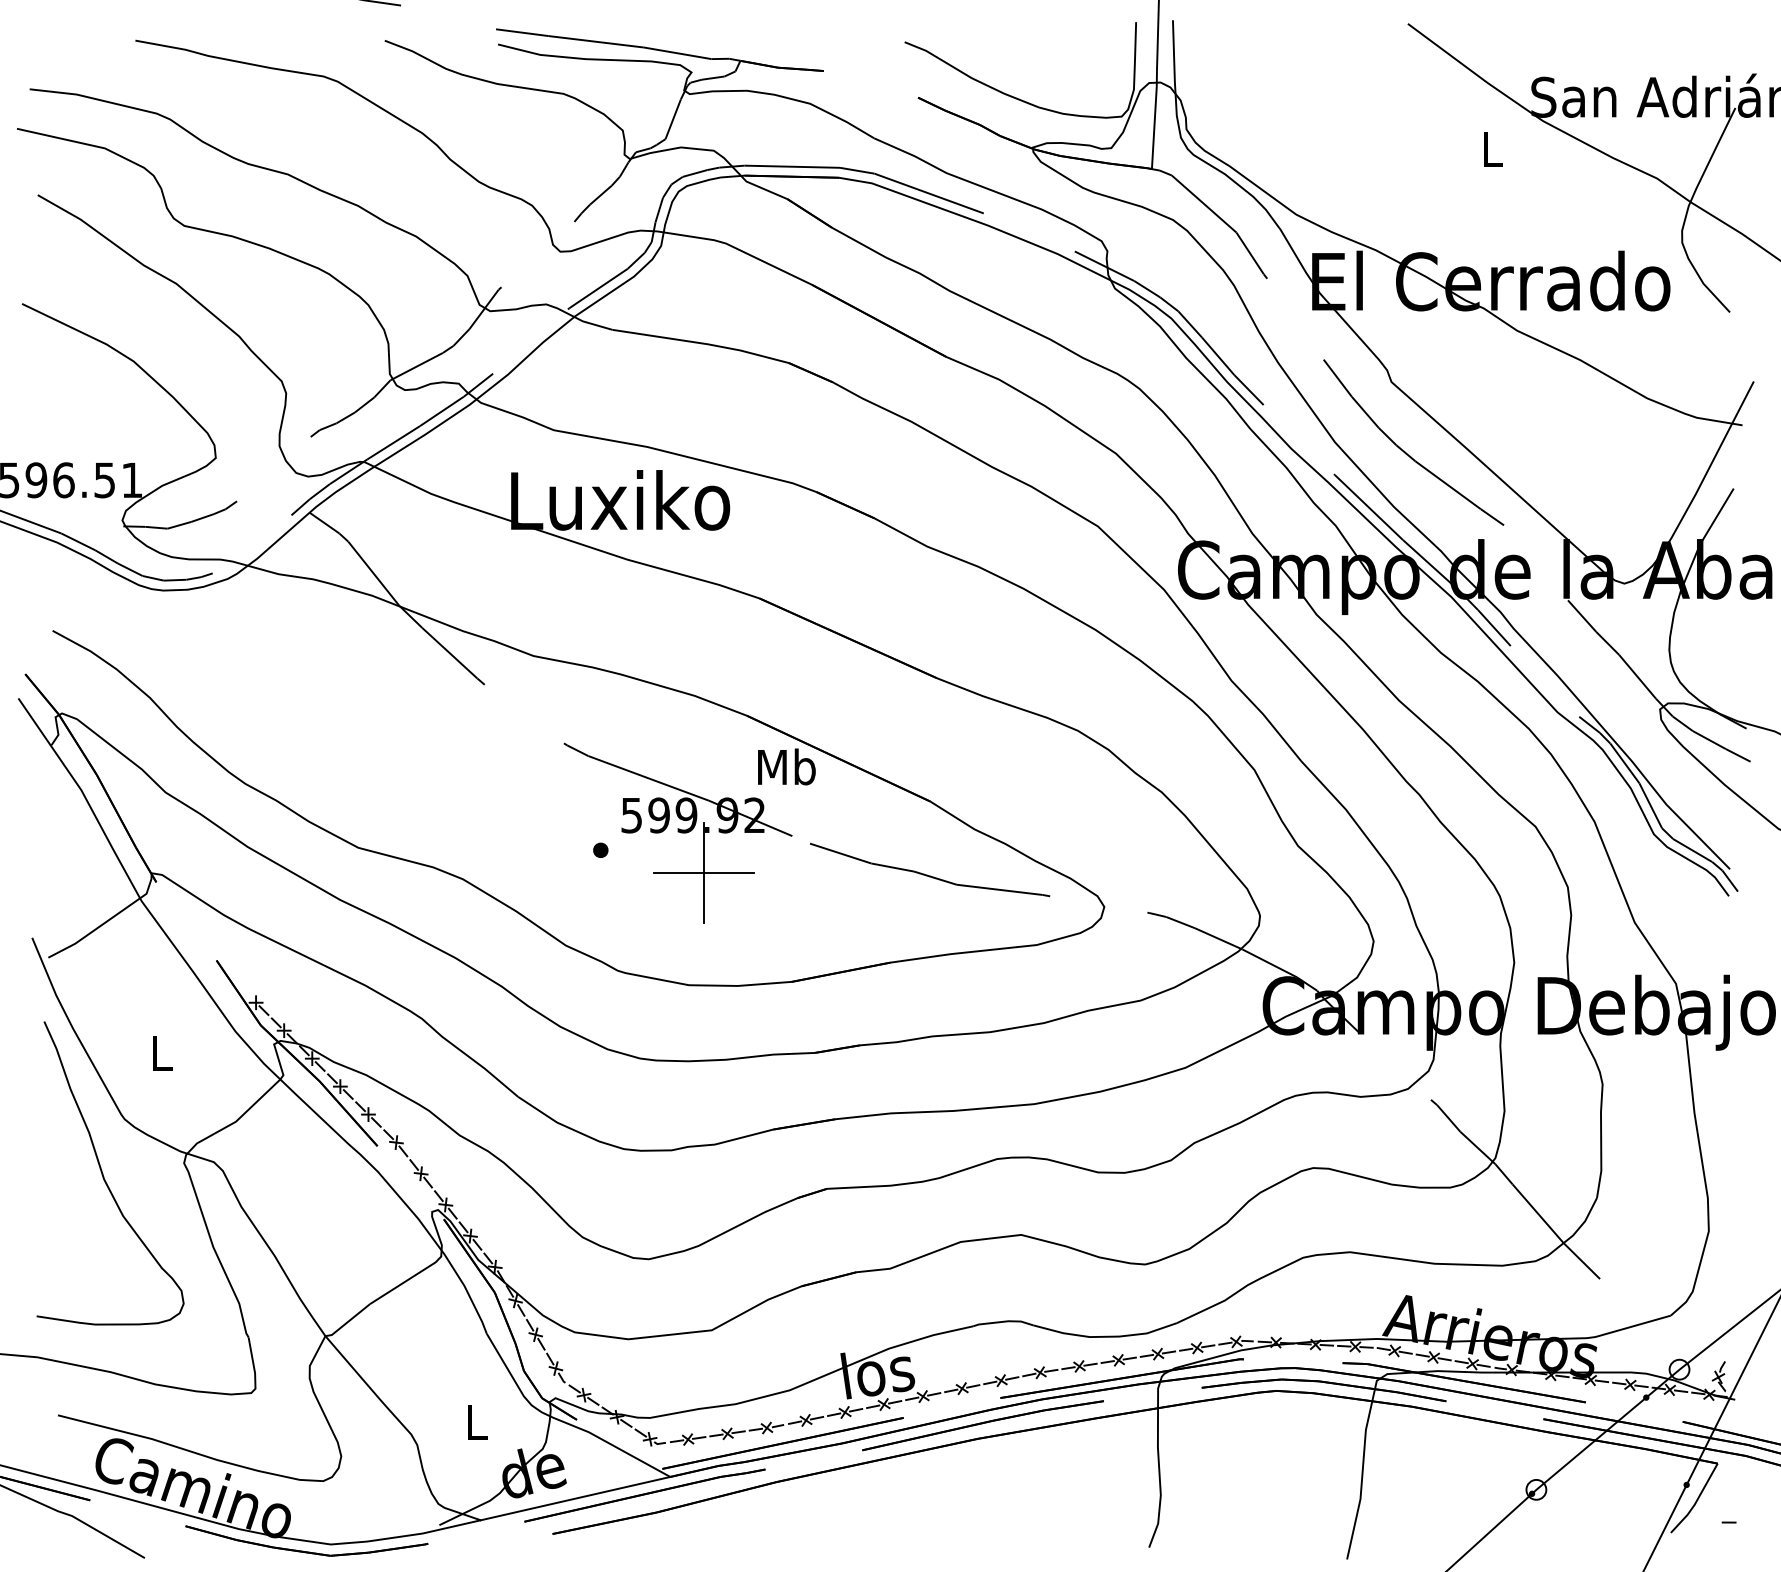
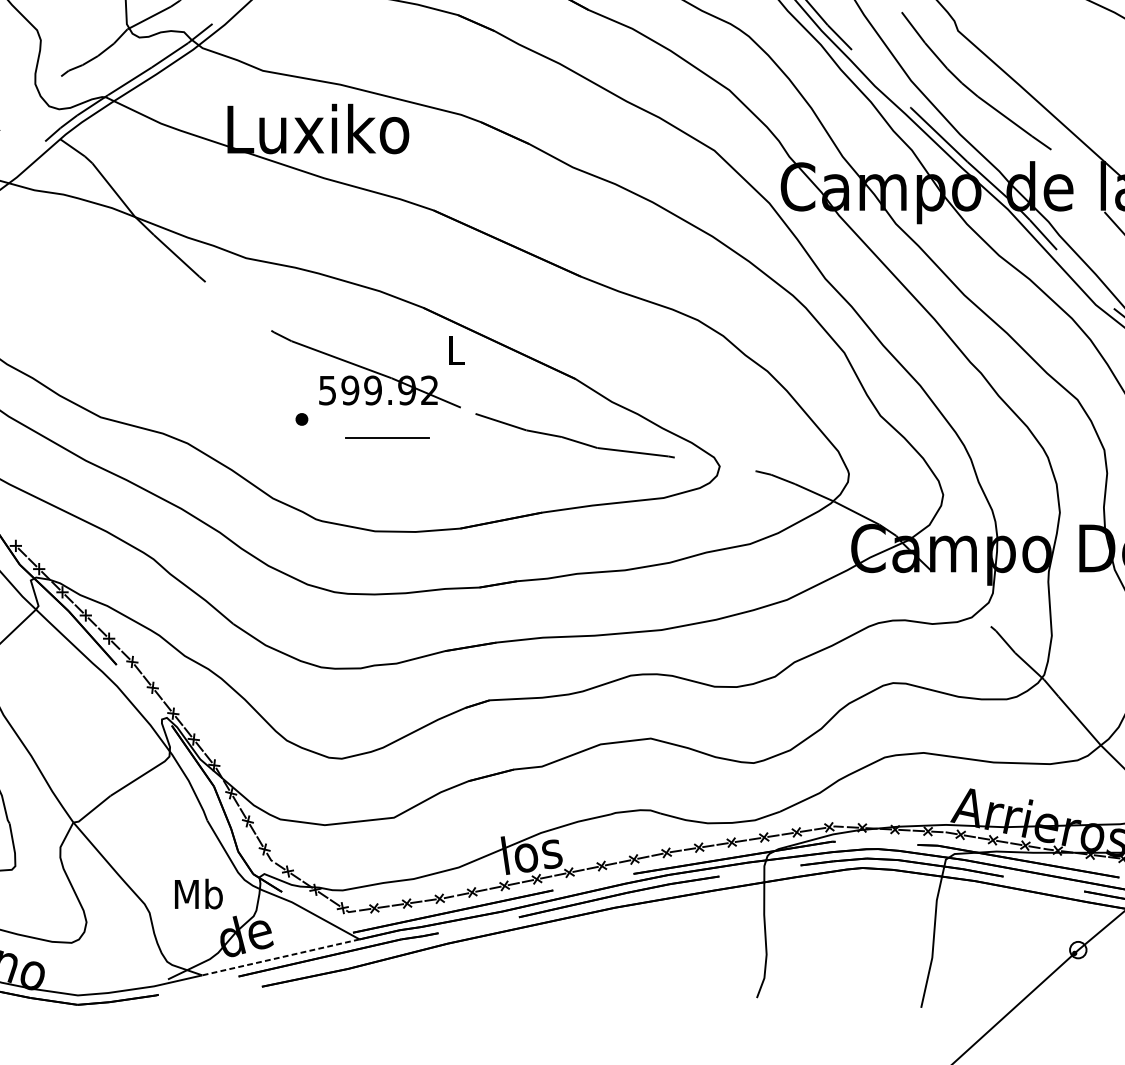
text: (786, 766) -> (456, 349), Mb -> L
line: (703, 872) -> (387, 437), removed
text: (476, 1421) -> (198, 893), L -> Mb
line: (575, 1498) -> (280, 957), solid -> dashed

